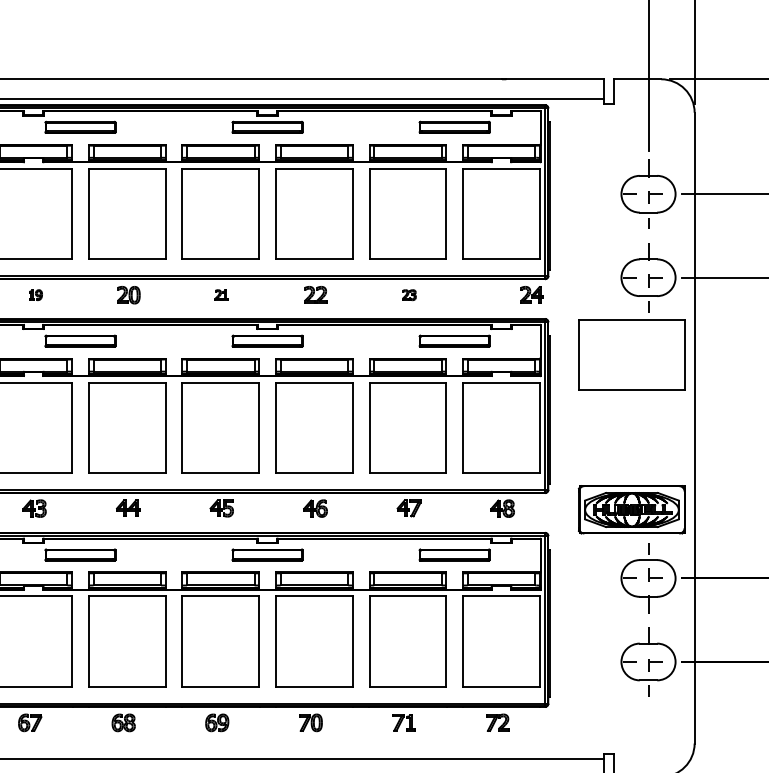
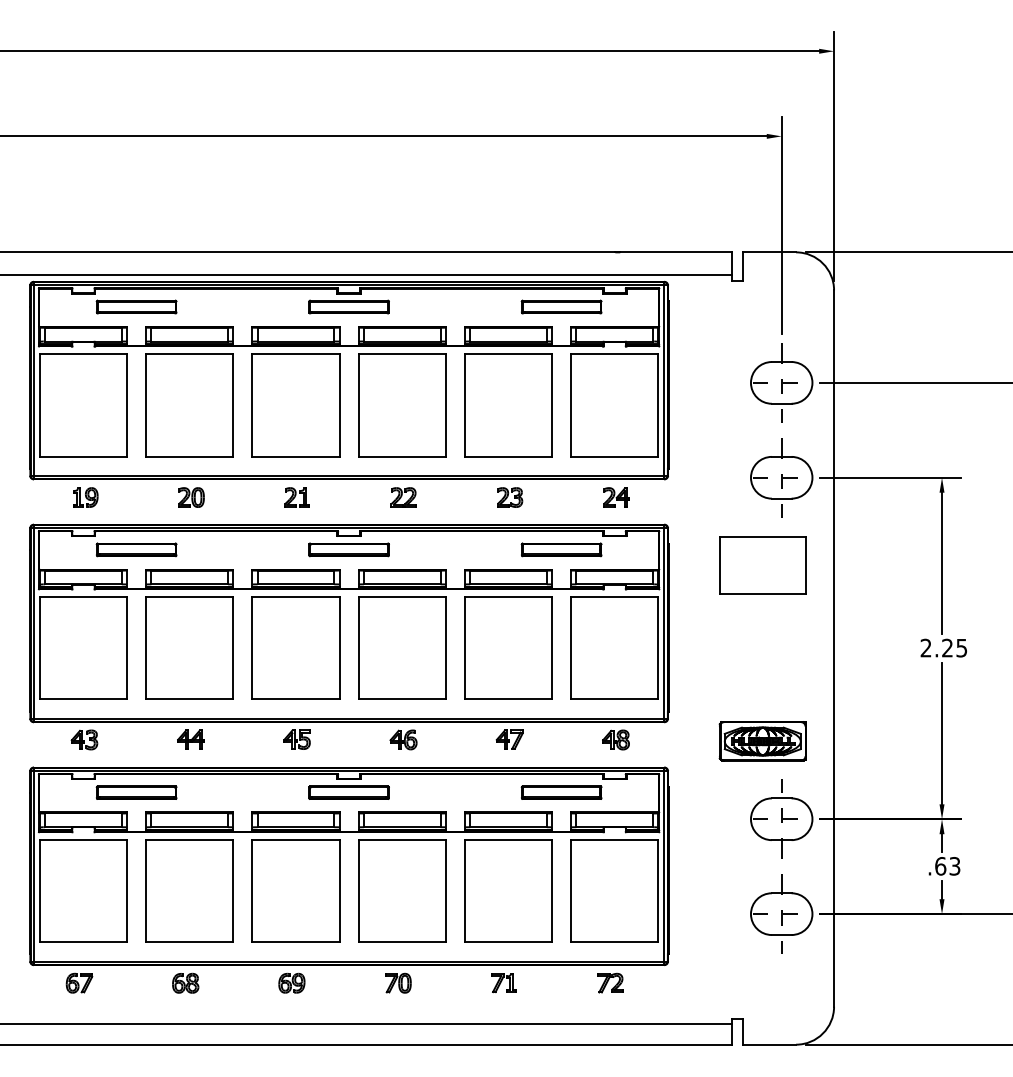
part: (35, 295) -> (85, 497), size x1.67
part: (221, 295) -> (296, 497), size x1.67
part: (409, 295) -> (510, 497), size x1.67
part: (532, 295) -> (616, 497), moved
part: (631, 355) -> (762, 565), size x0.71
part: (631, 509) -> (762, 741), size x0.71

